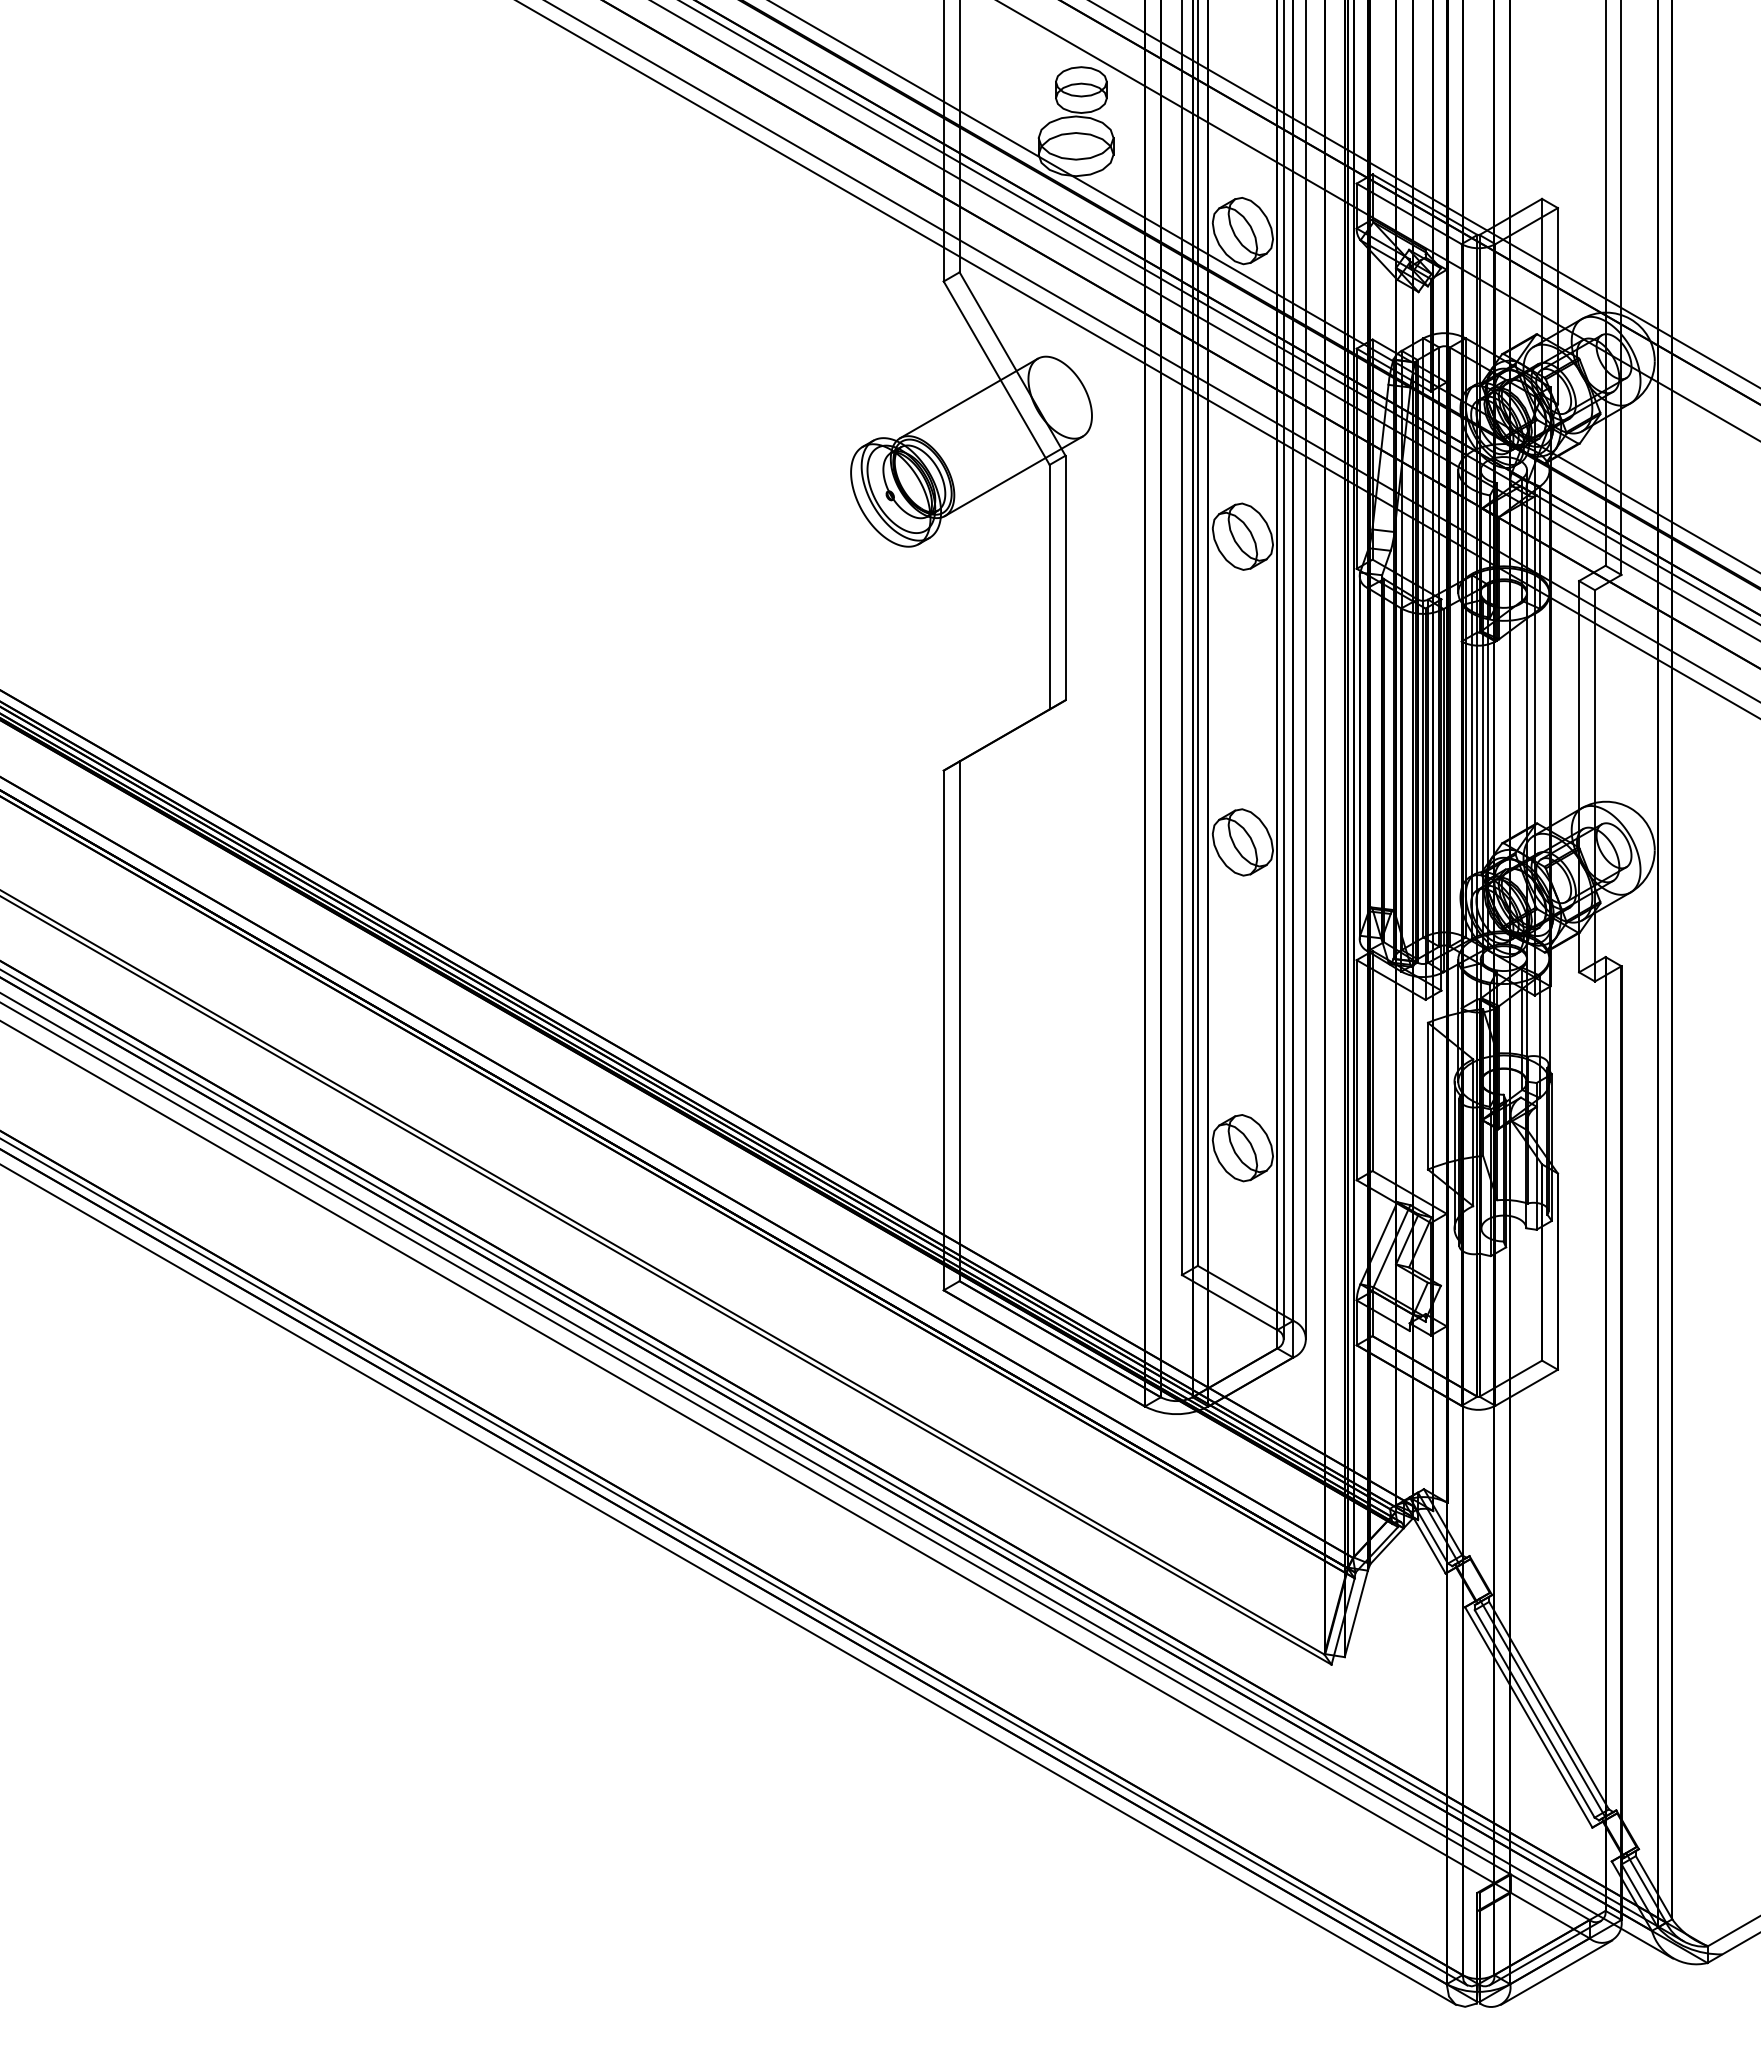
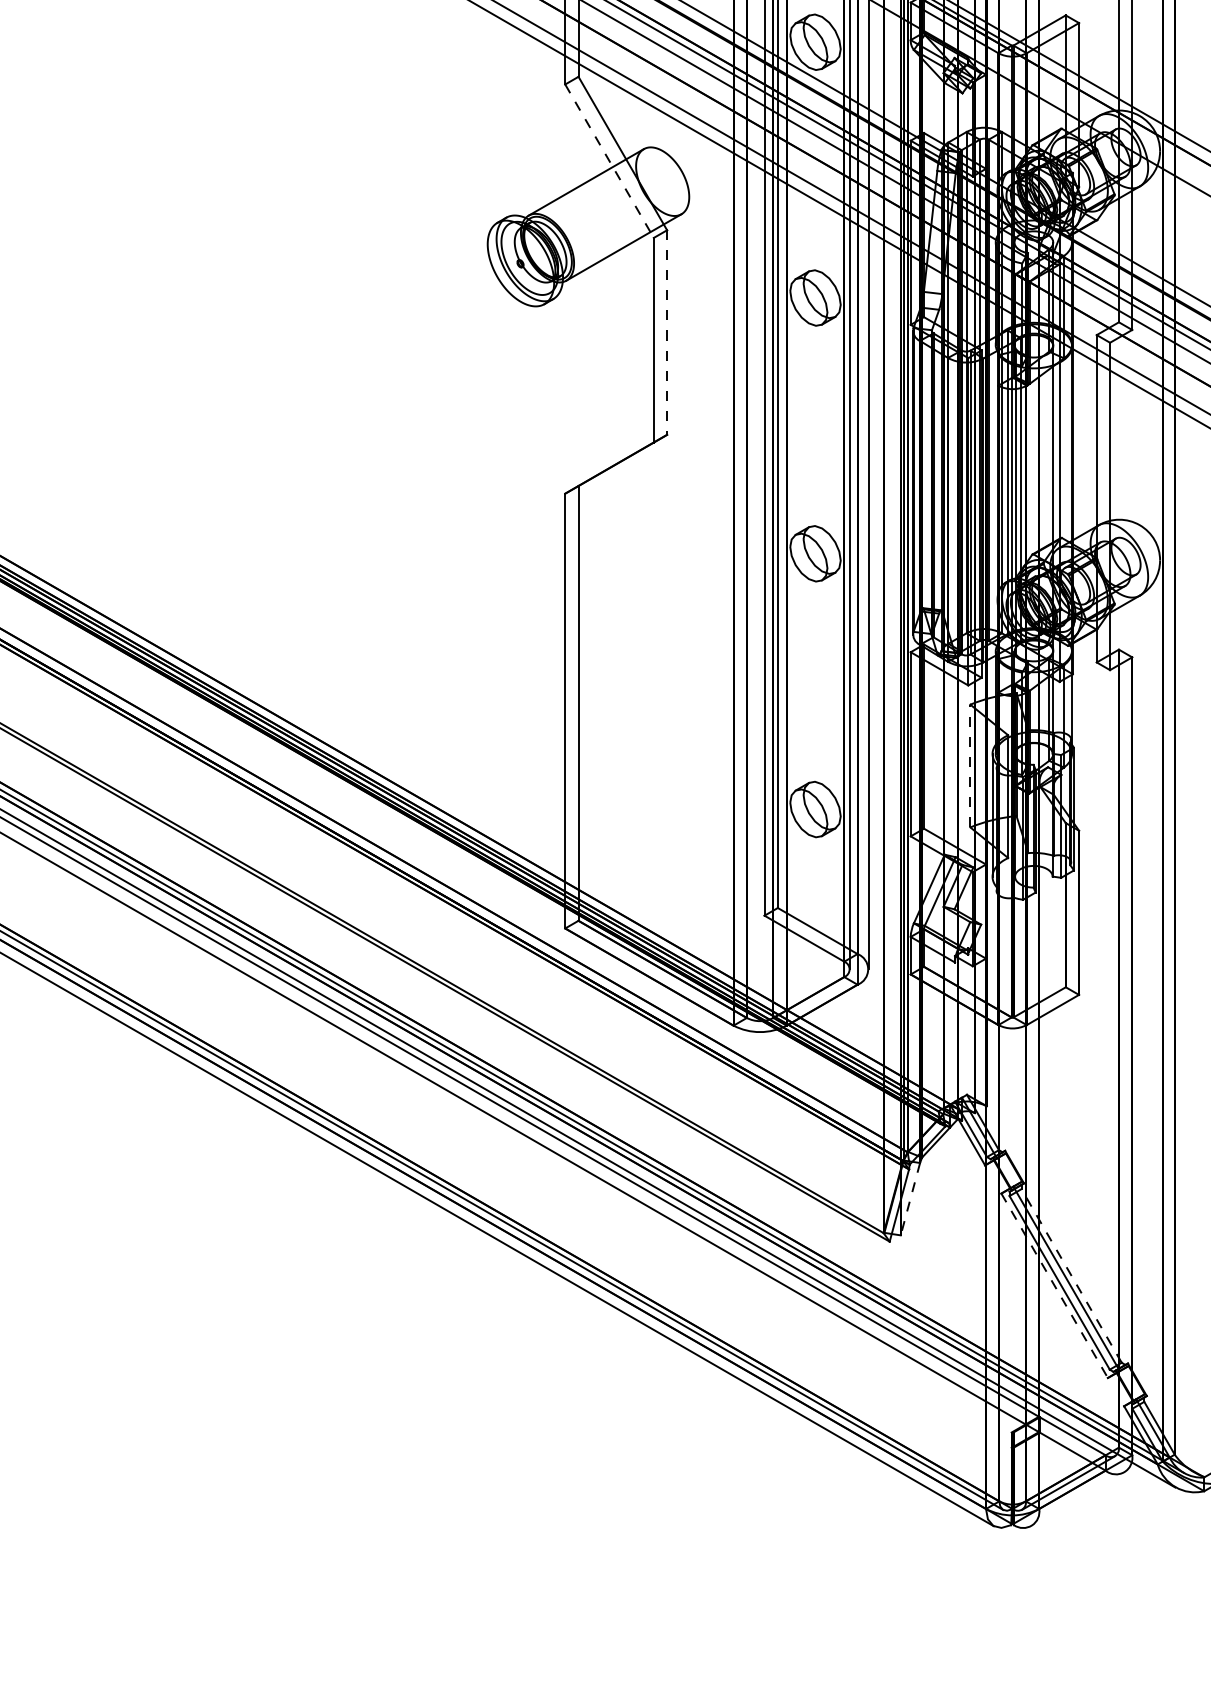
line: (996, 373) -> (609, 161), solid -> dashed
line: (1065, 578) -> (667, 332), solid -> dashed
line: (1428, 1095) -> (970, 765), solid -> dashed
line: (1356, 1613) -> (910, 1198), solid -> dashed
line: (1549, 1705) -> (1072, 1275), solid -> dashed
line: (1528, 1717) -> (1054, 1285), solid -> dashed
line: (1556, 1972) -> (1077, 1499), removed

